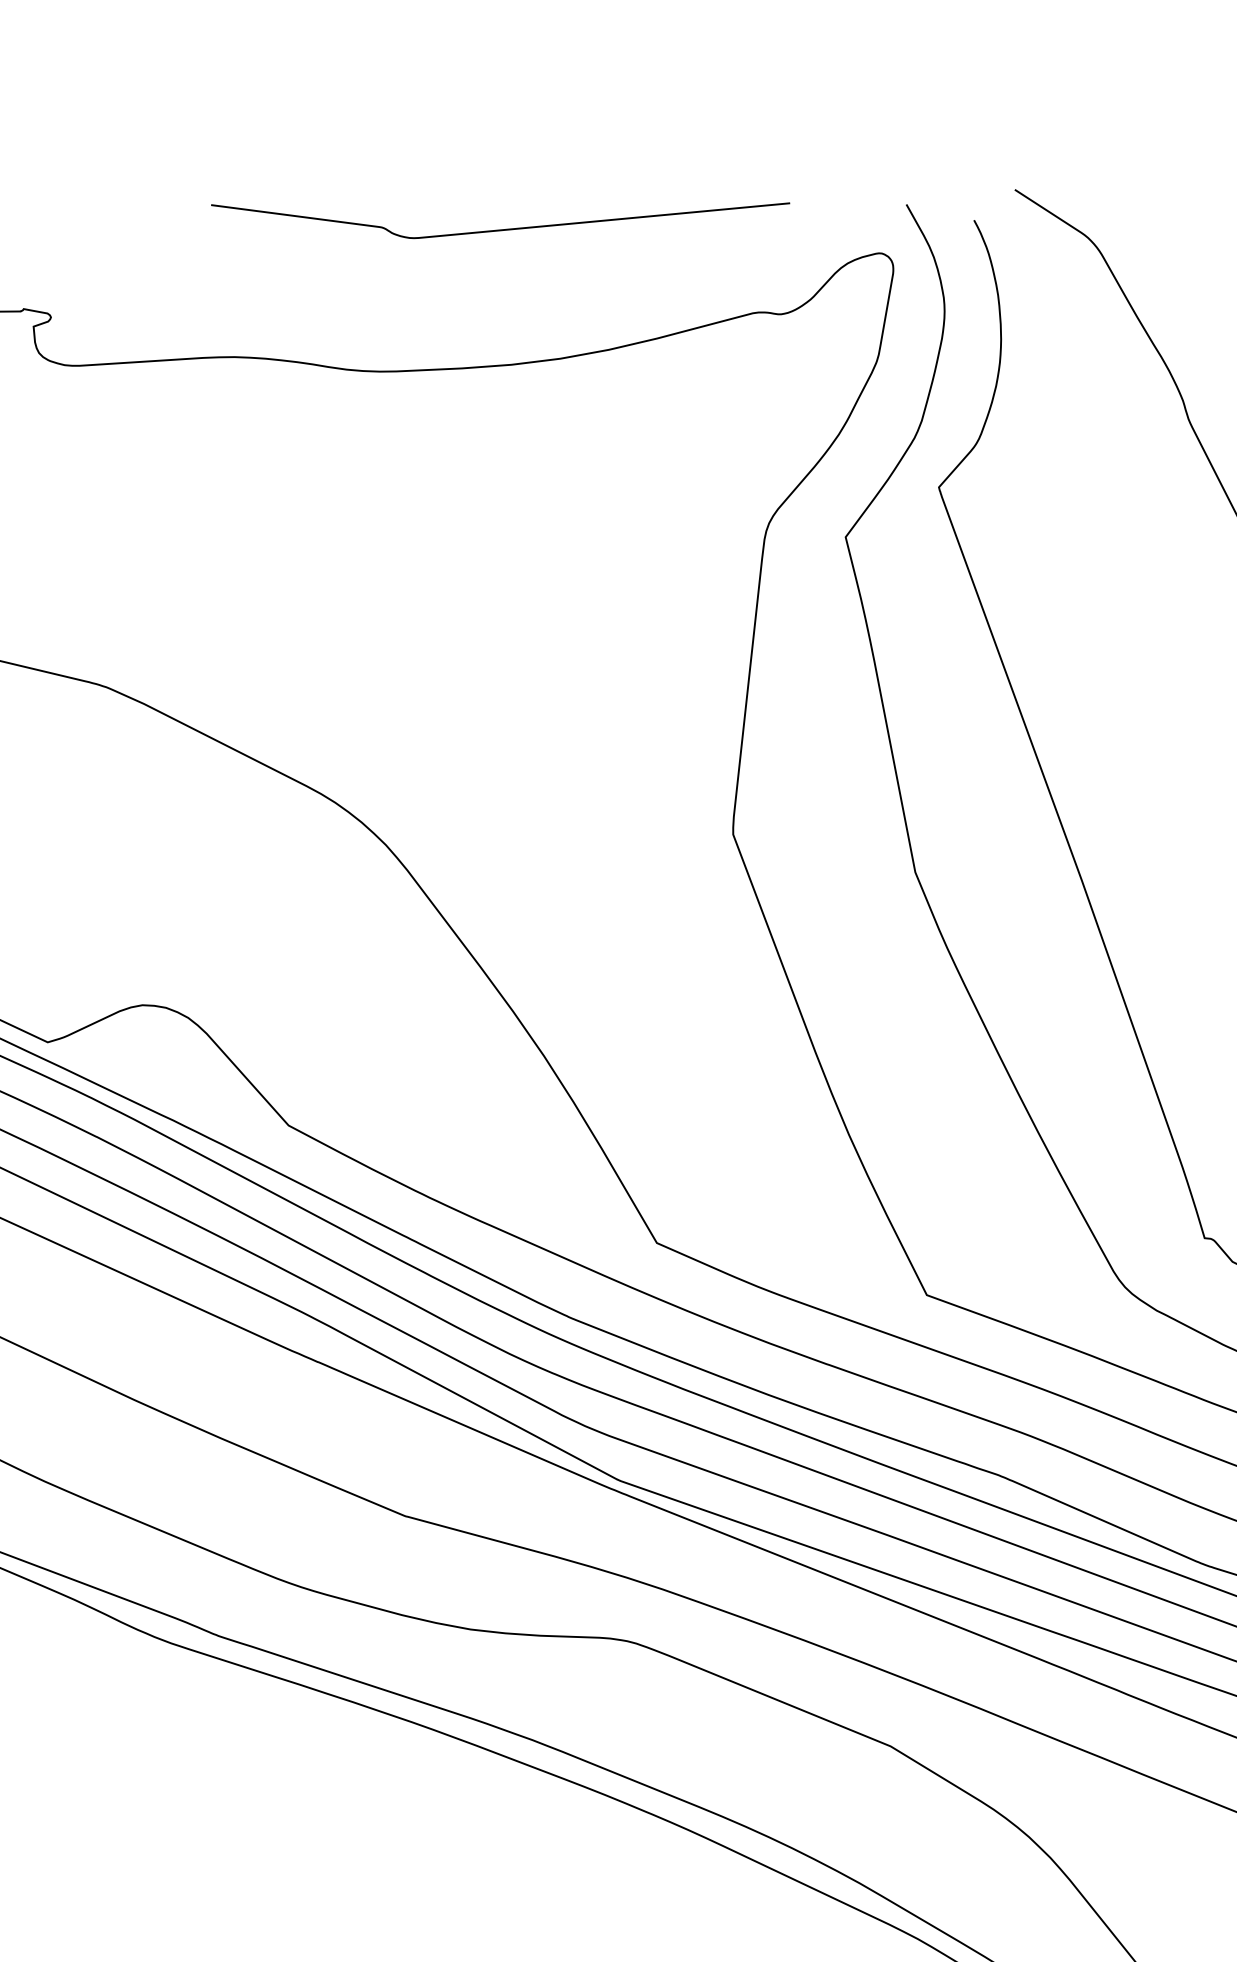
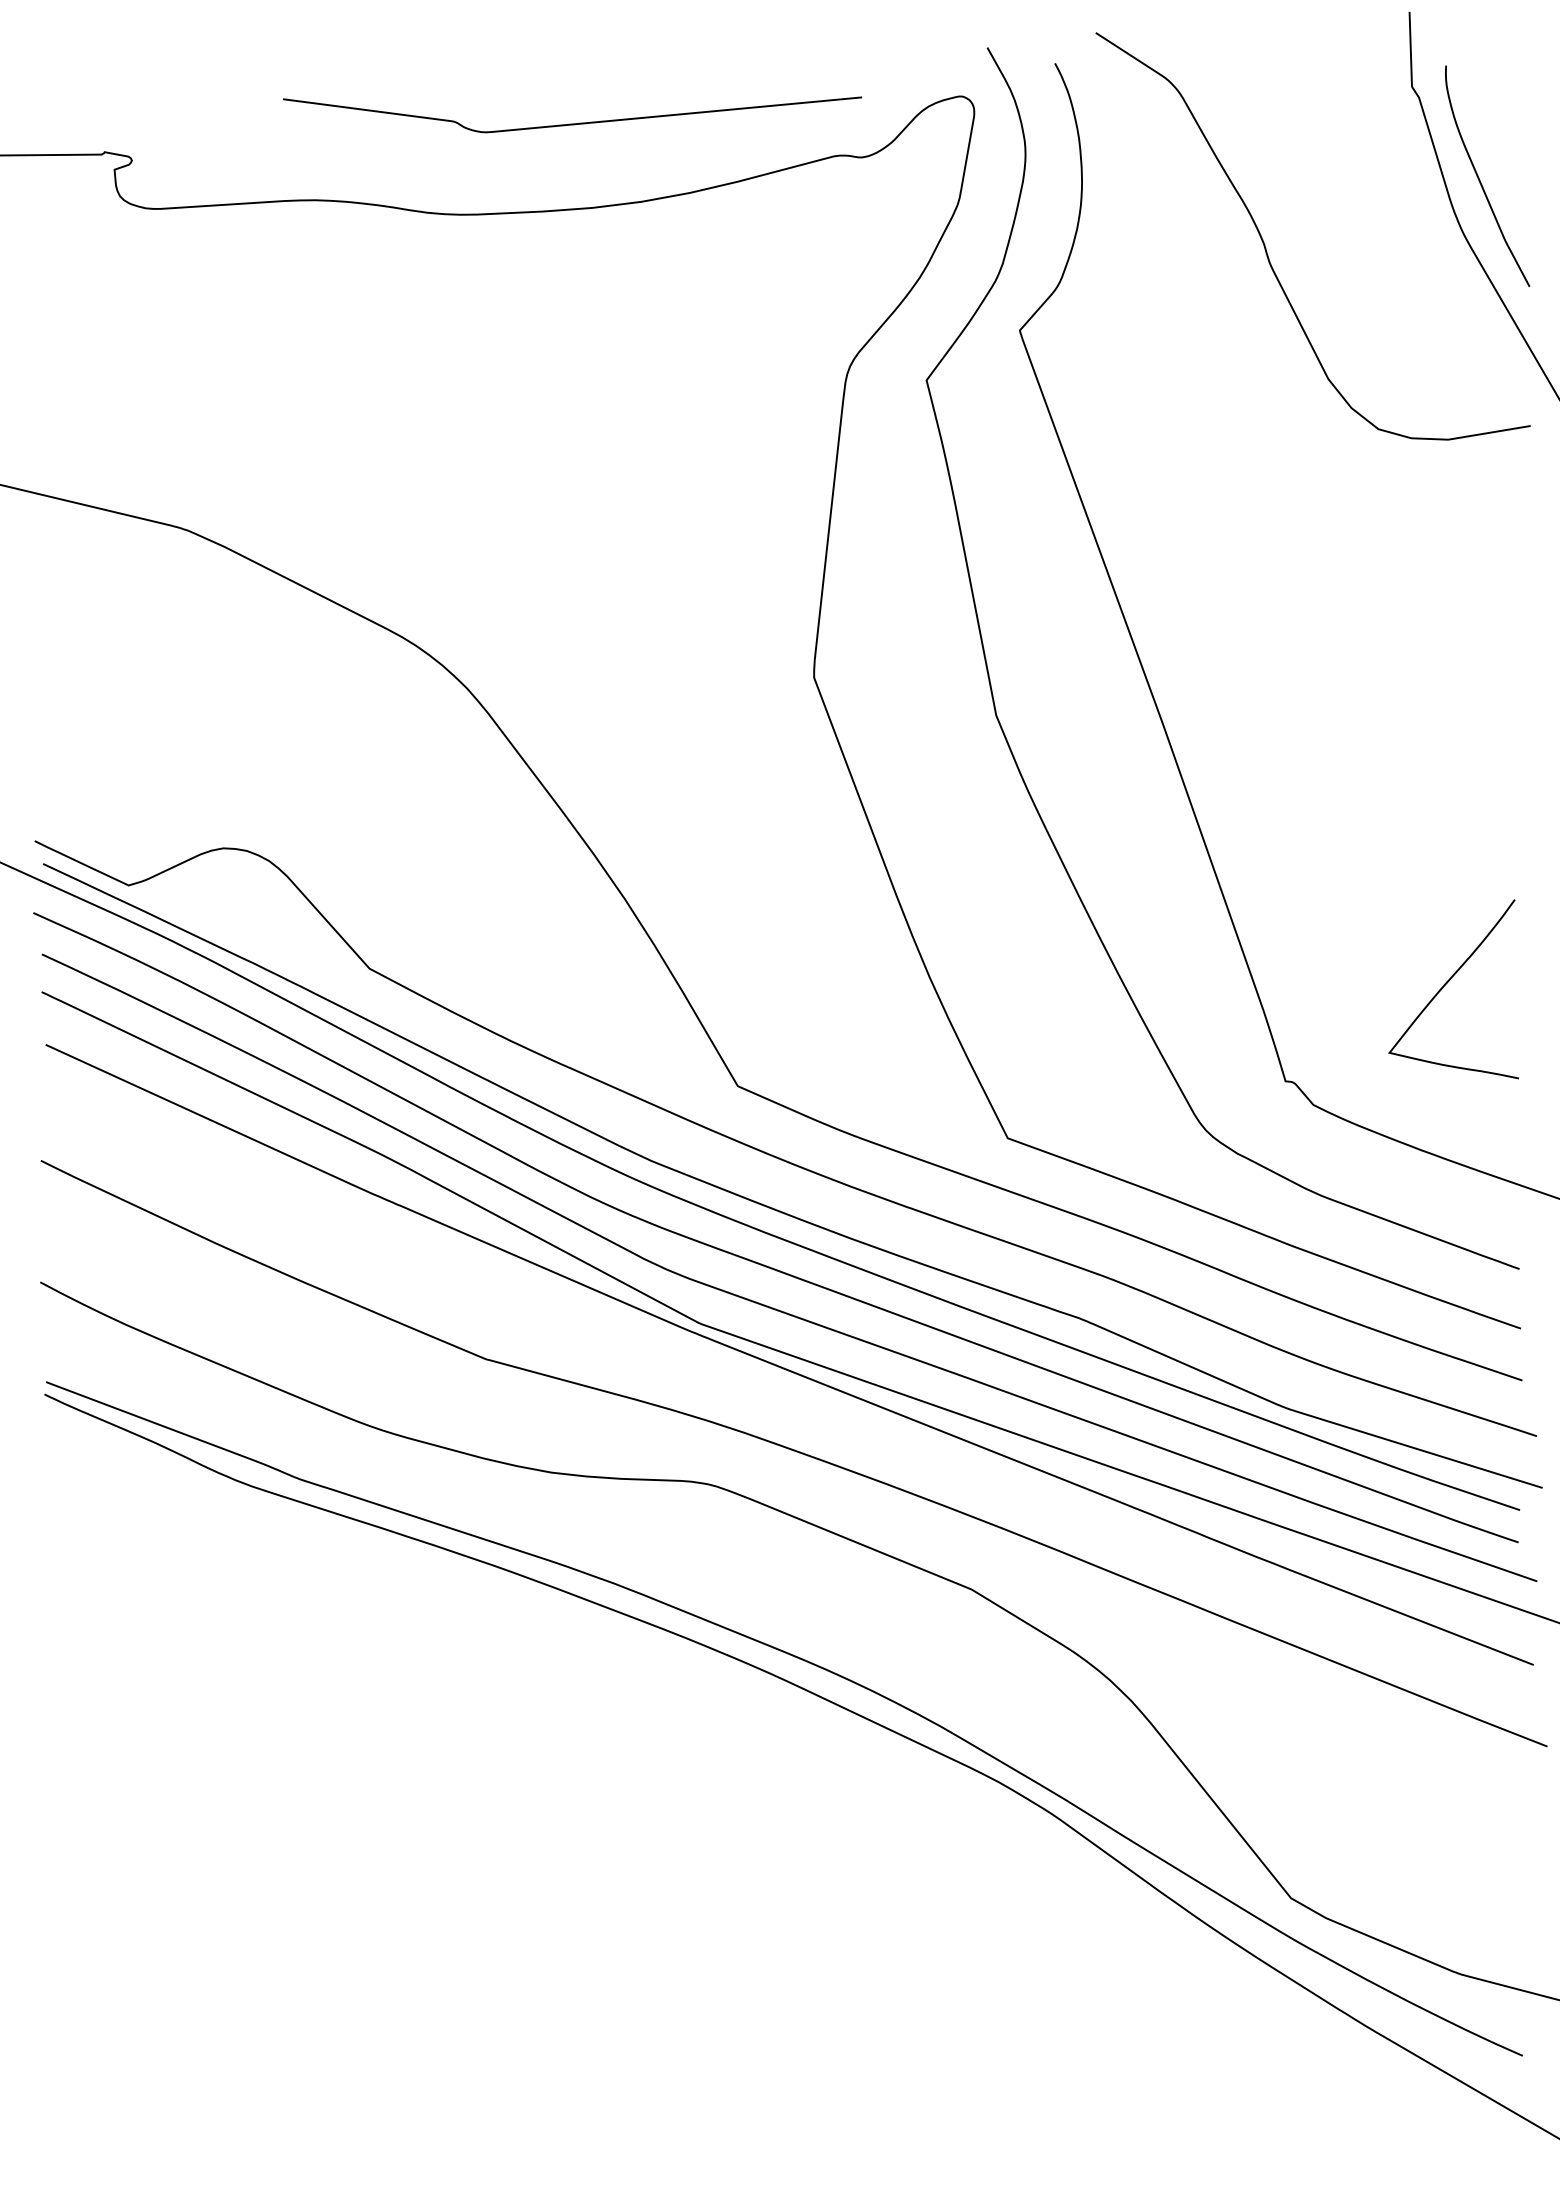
curve: (500, 229) -> (572, 123), moved

